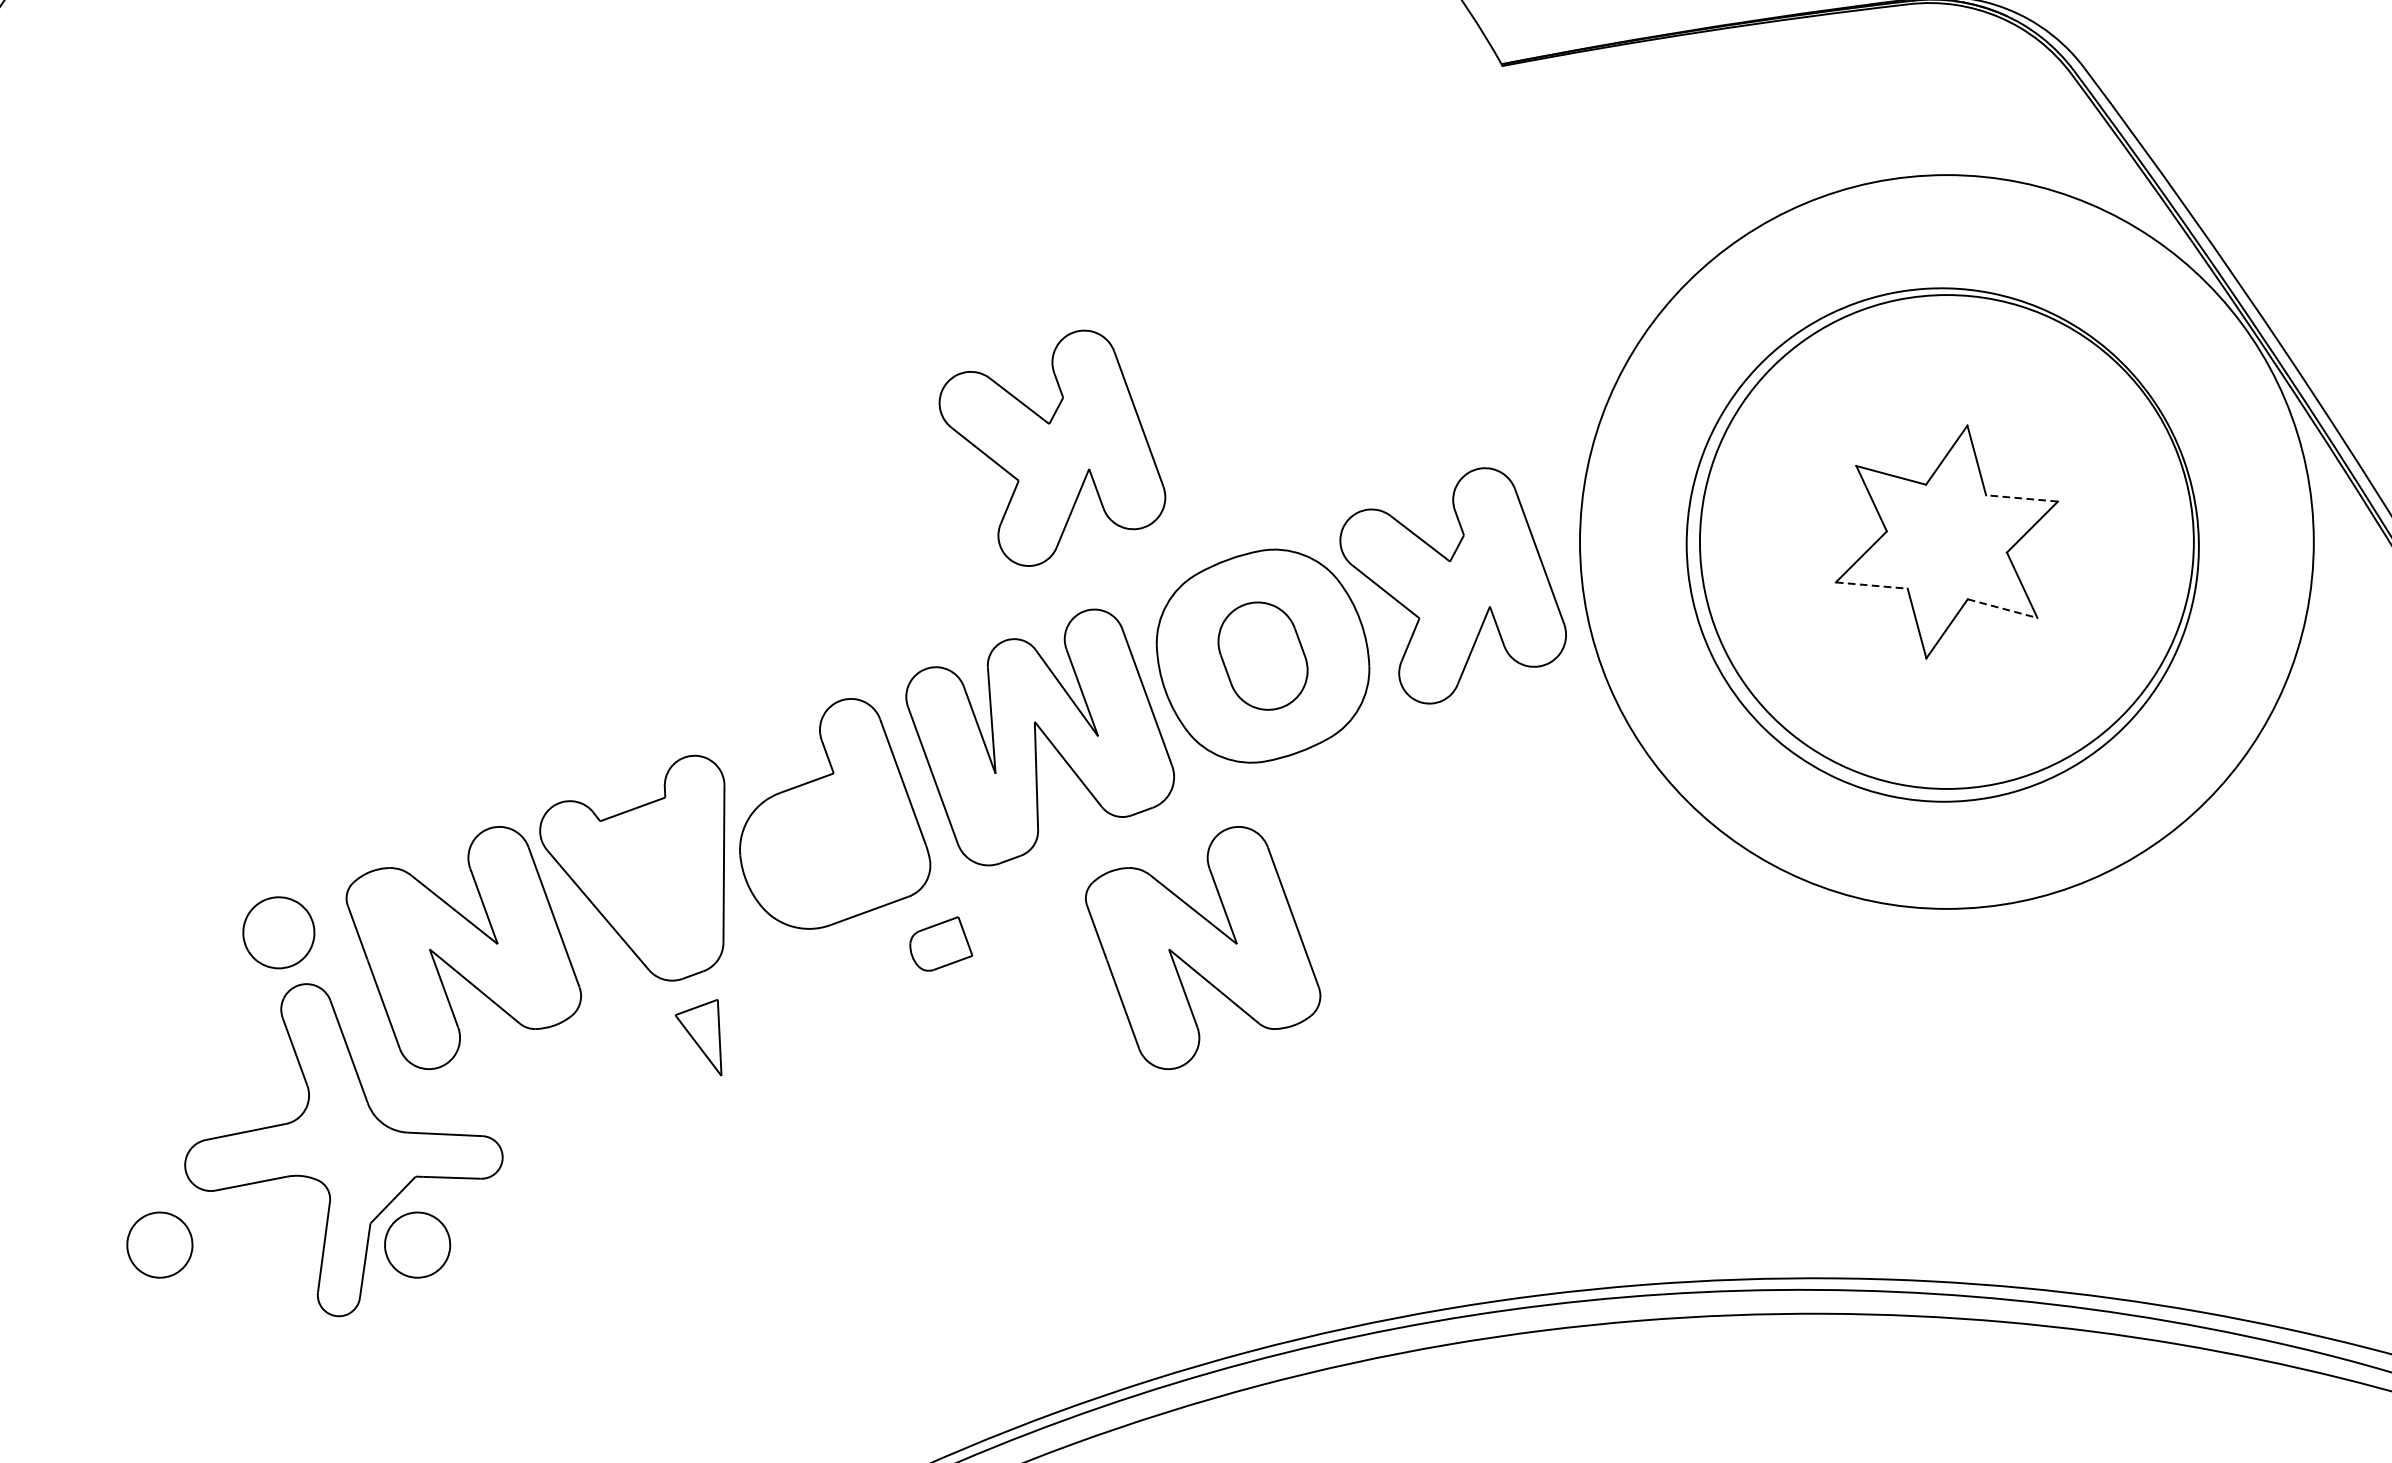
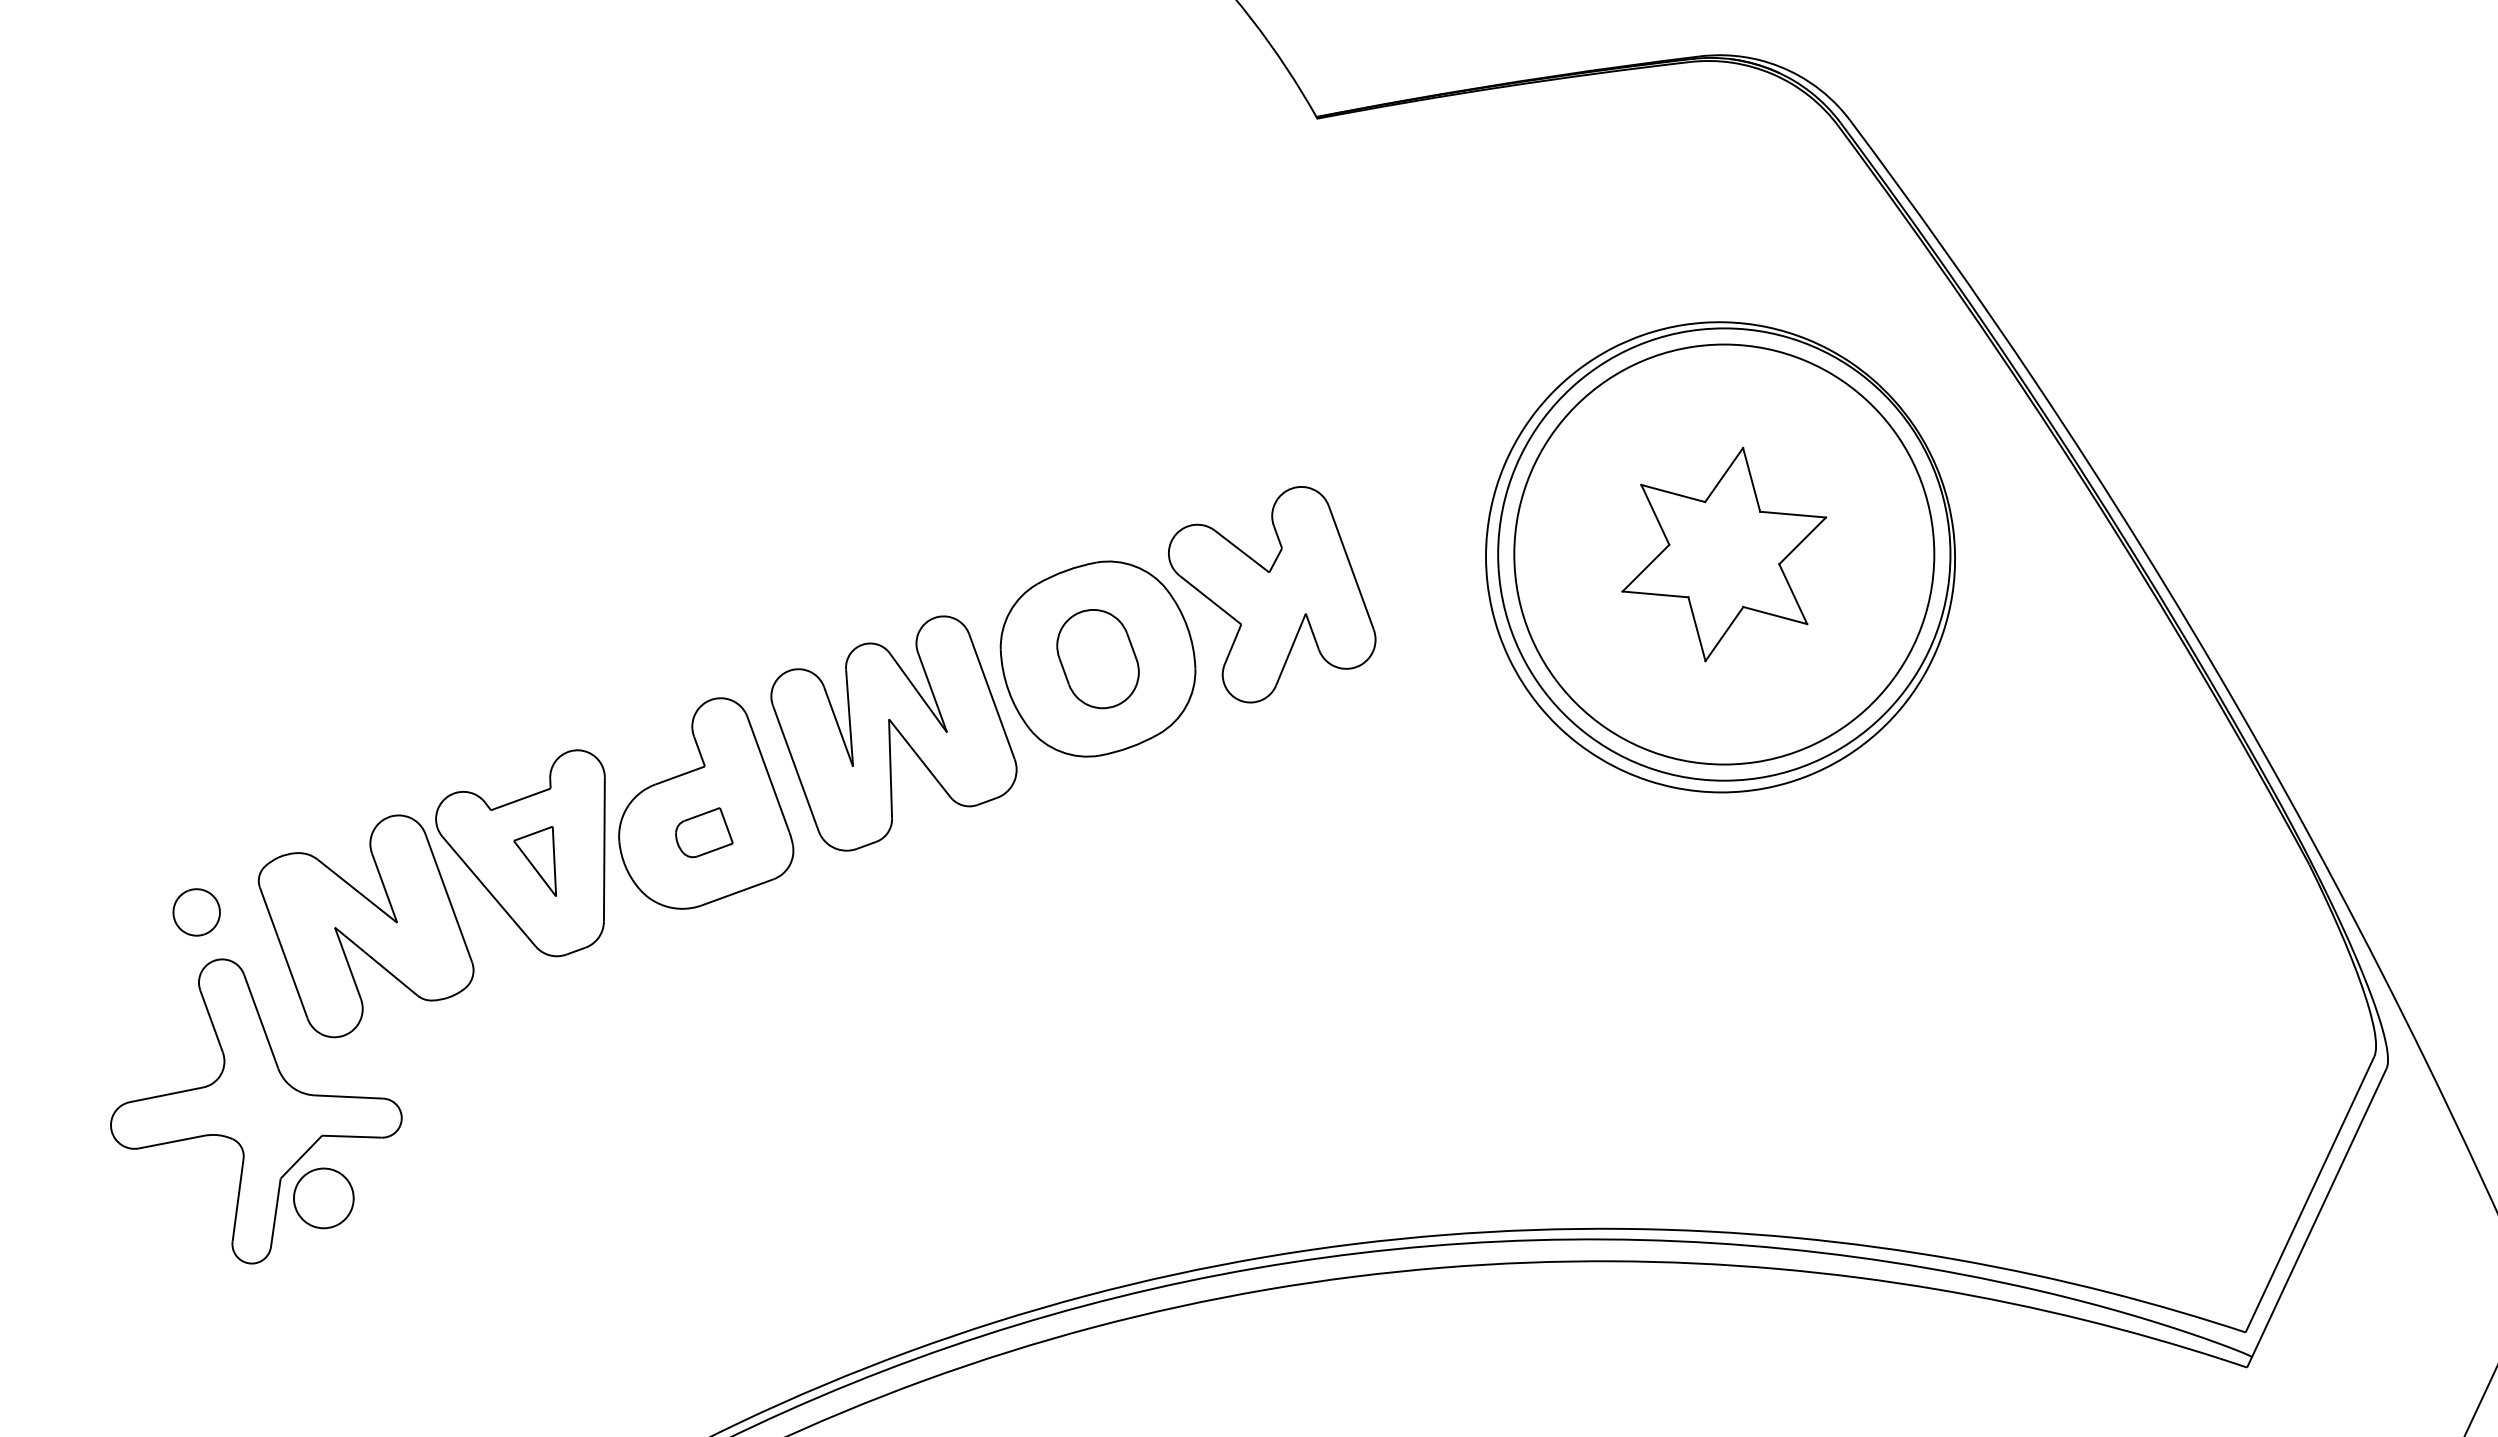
part: (1052, 448) -> (905, 468), removed
line: (2021, 498) -> (1792, 514), dashed -> solid
circle: (1947, 541) -> (1724, 554), size x0.62
line: (1872, 585) -> (1656, 594), dashed -> solid
line: (2002, 608) -> (1775, 615), dashed -> solid
part: (278, 932) -> (196, 912), size x0.71
part: (941, 943) -> (704, 832), moved
part: (1202, 948) -> (1042, 926), removed
part: (697, 1037) -> (534, 861), moved
part: (159, 1245) -> (87, 1198), removed

